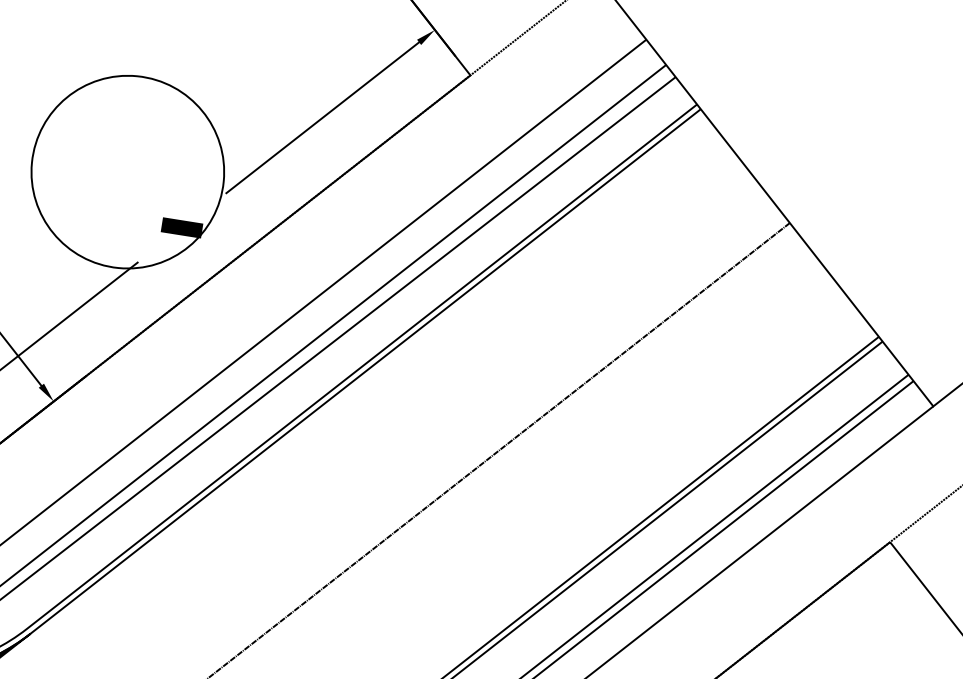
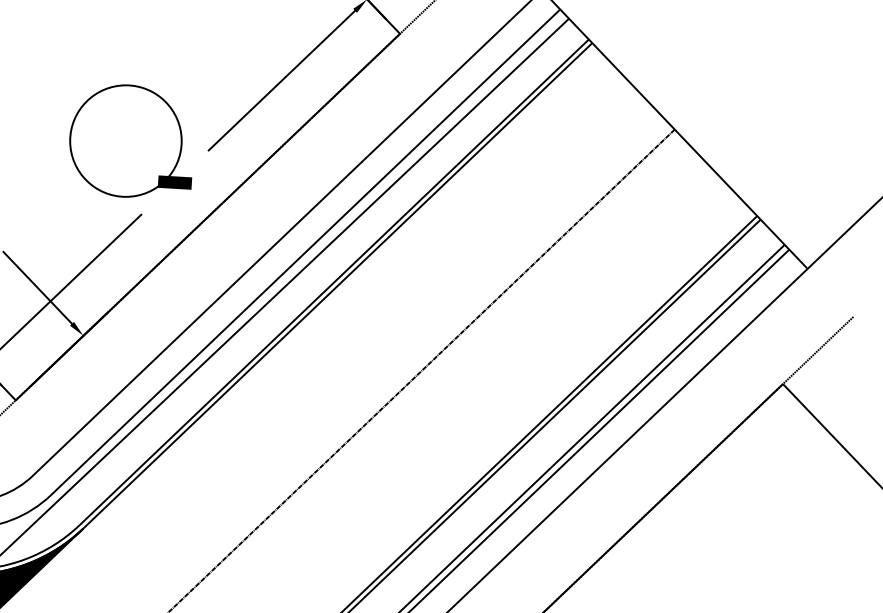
circle: (127, 171) -> (125, 140), size x0.7

